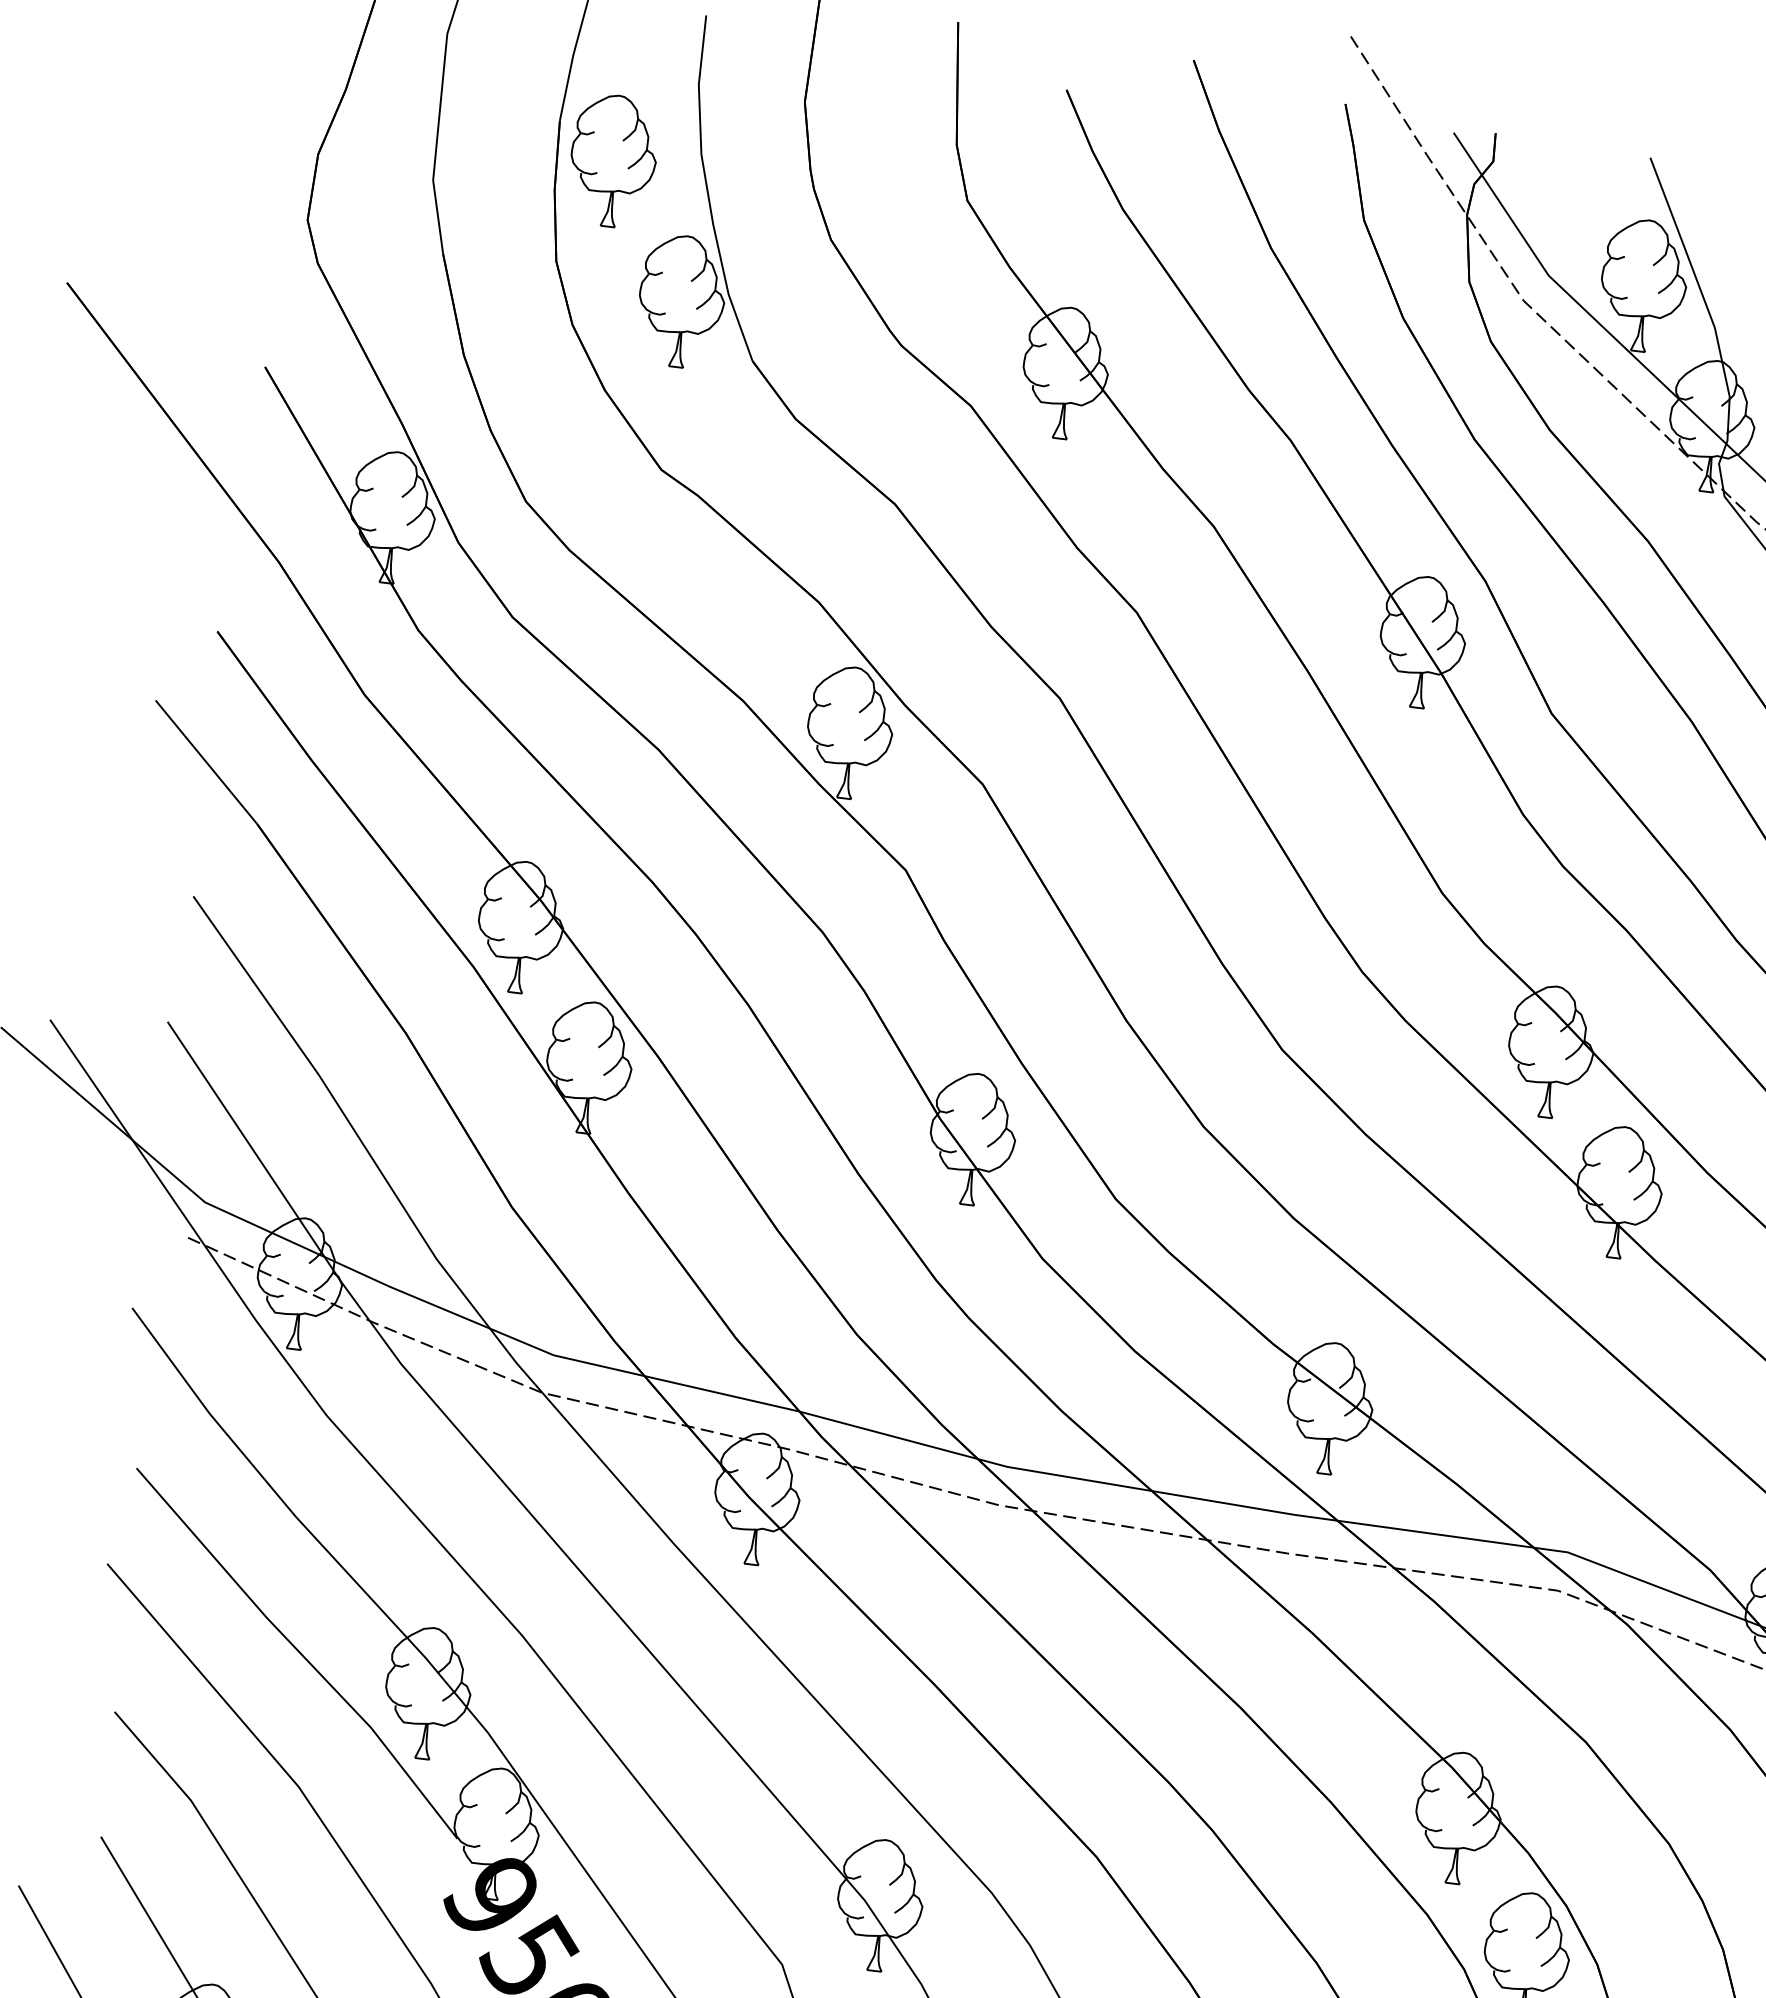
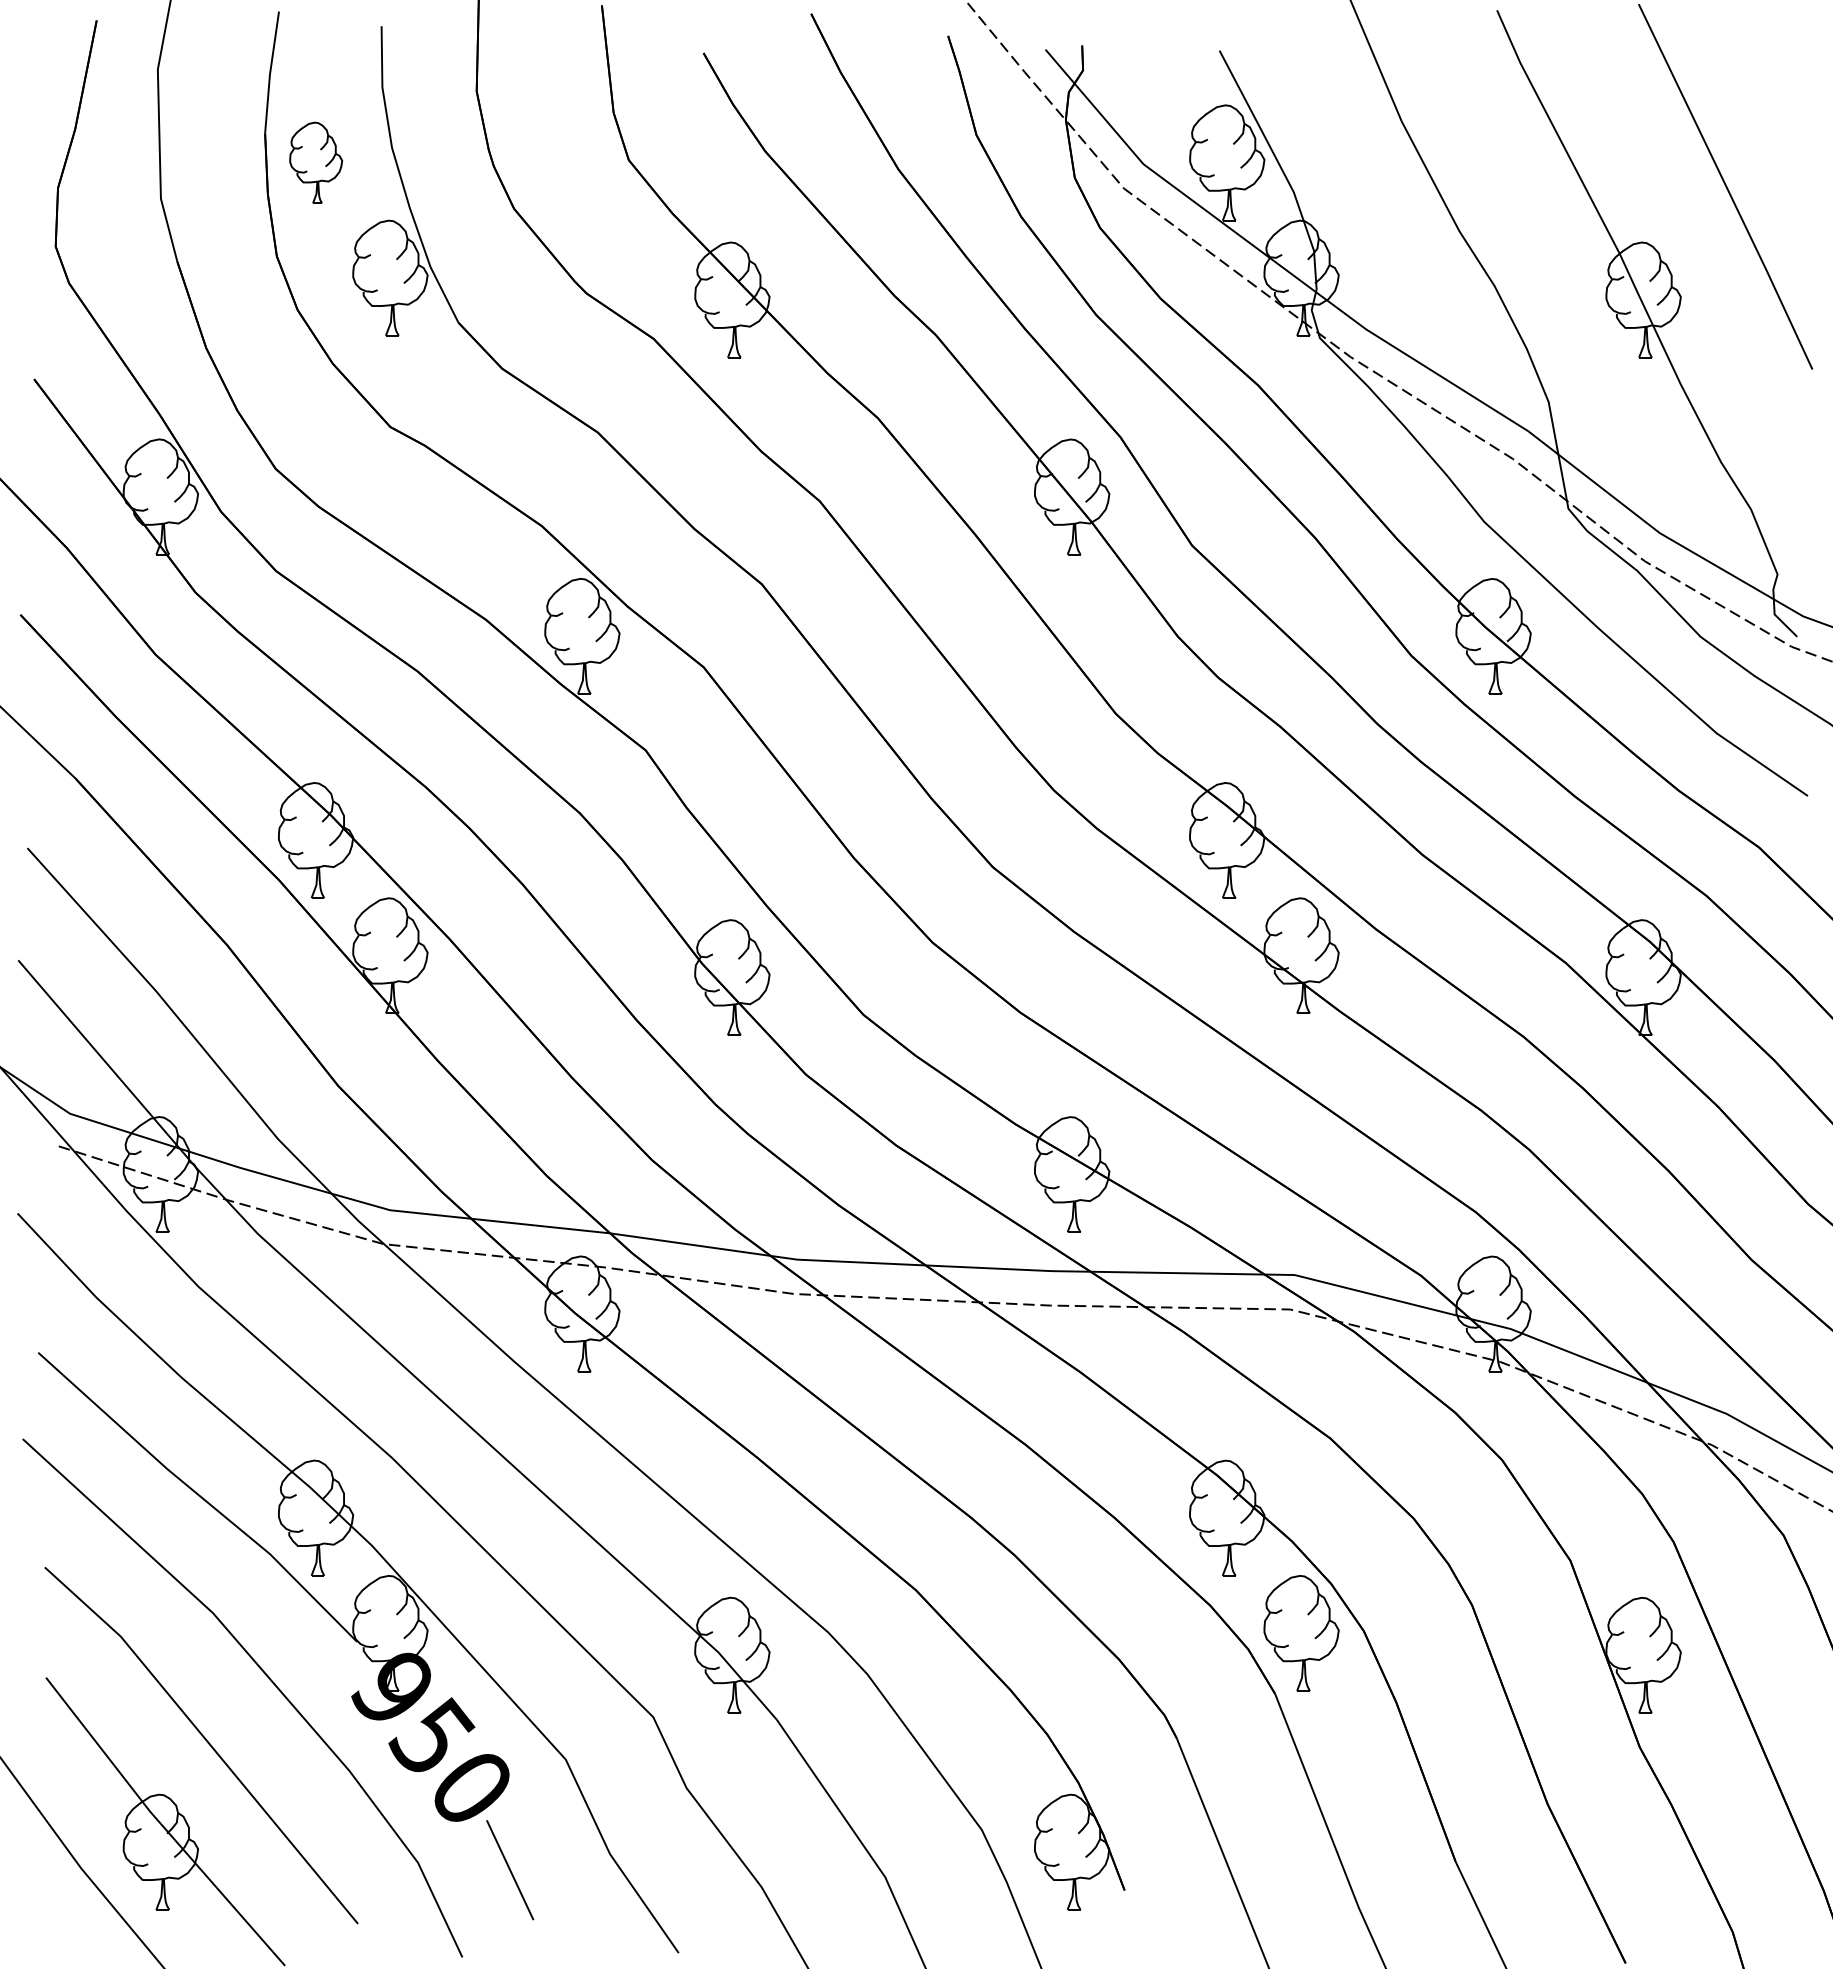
part: (613, 160) -> (316, 162), size x0.7

